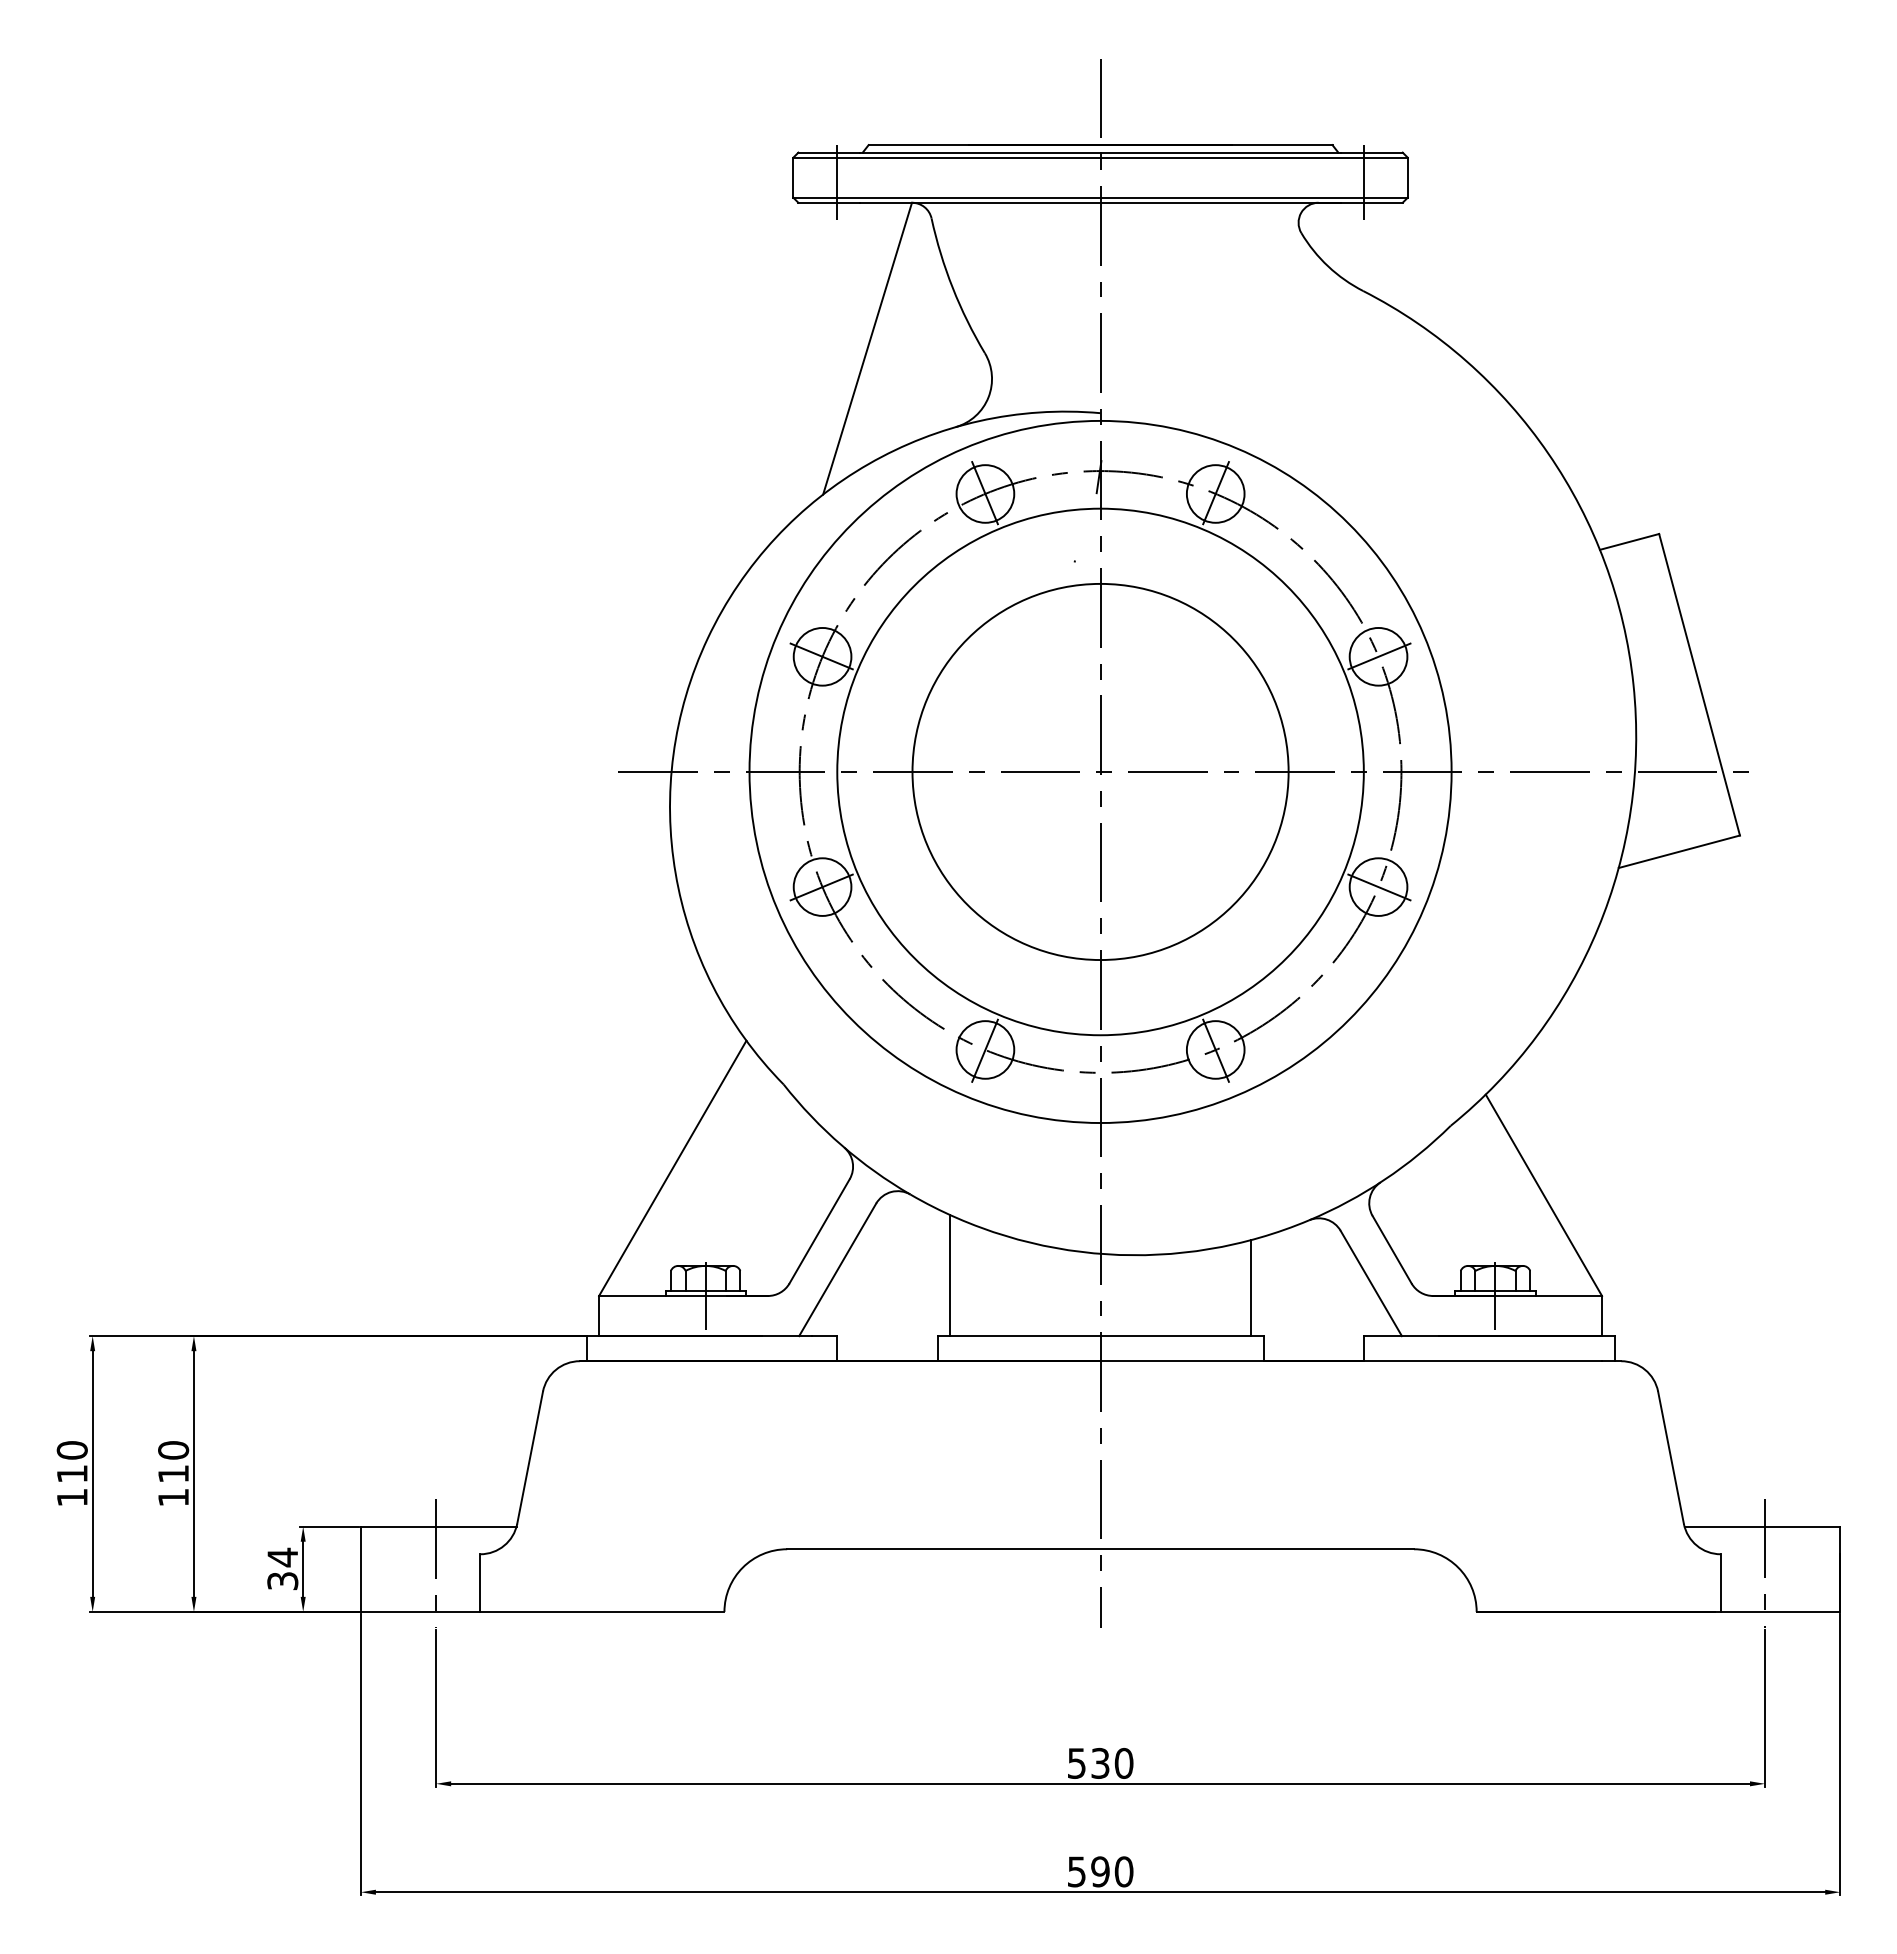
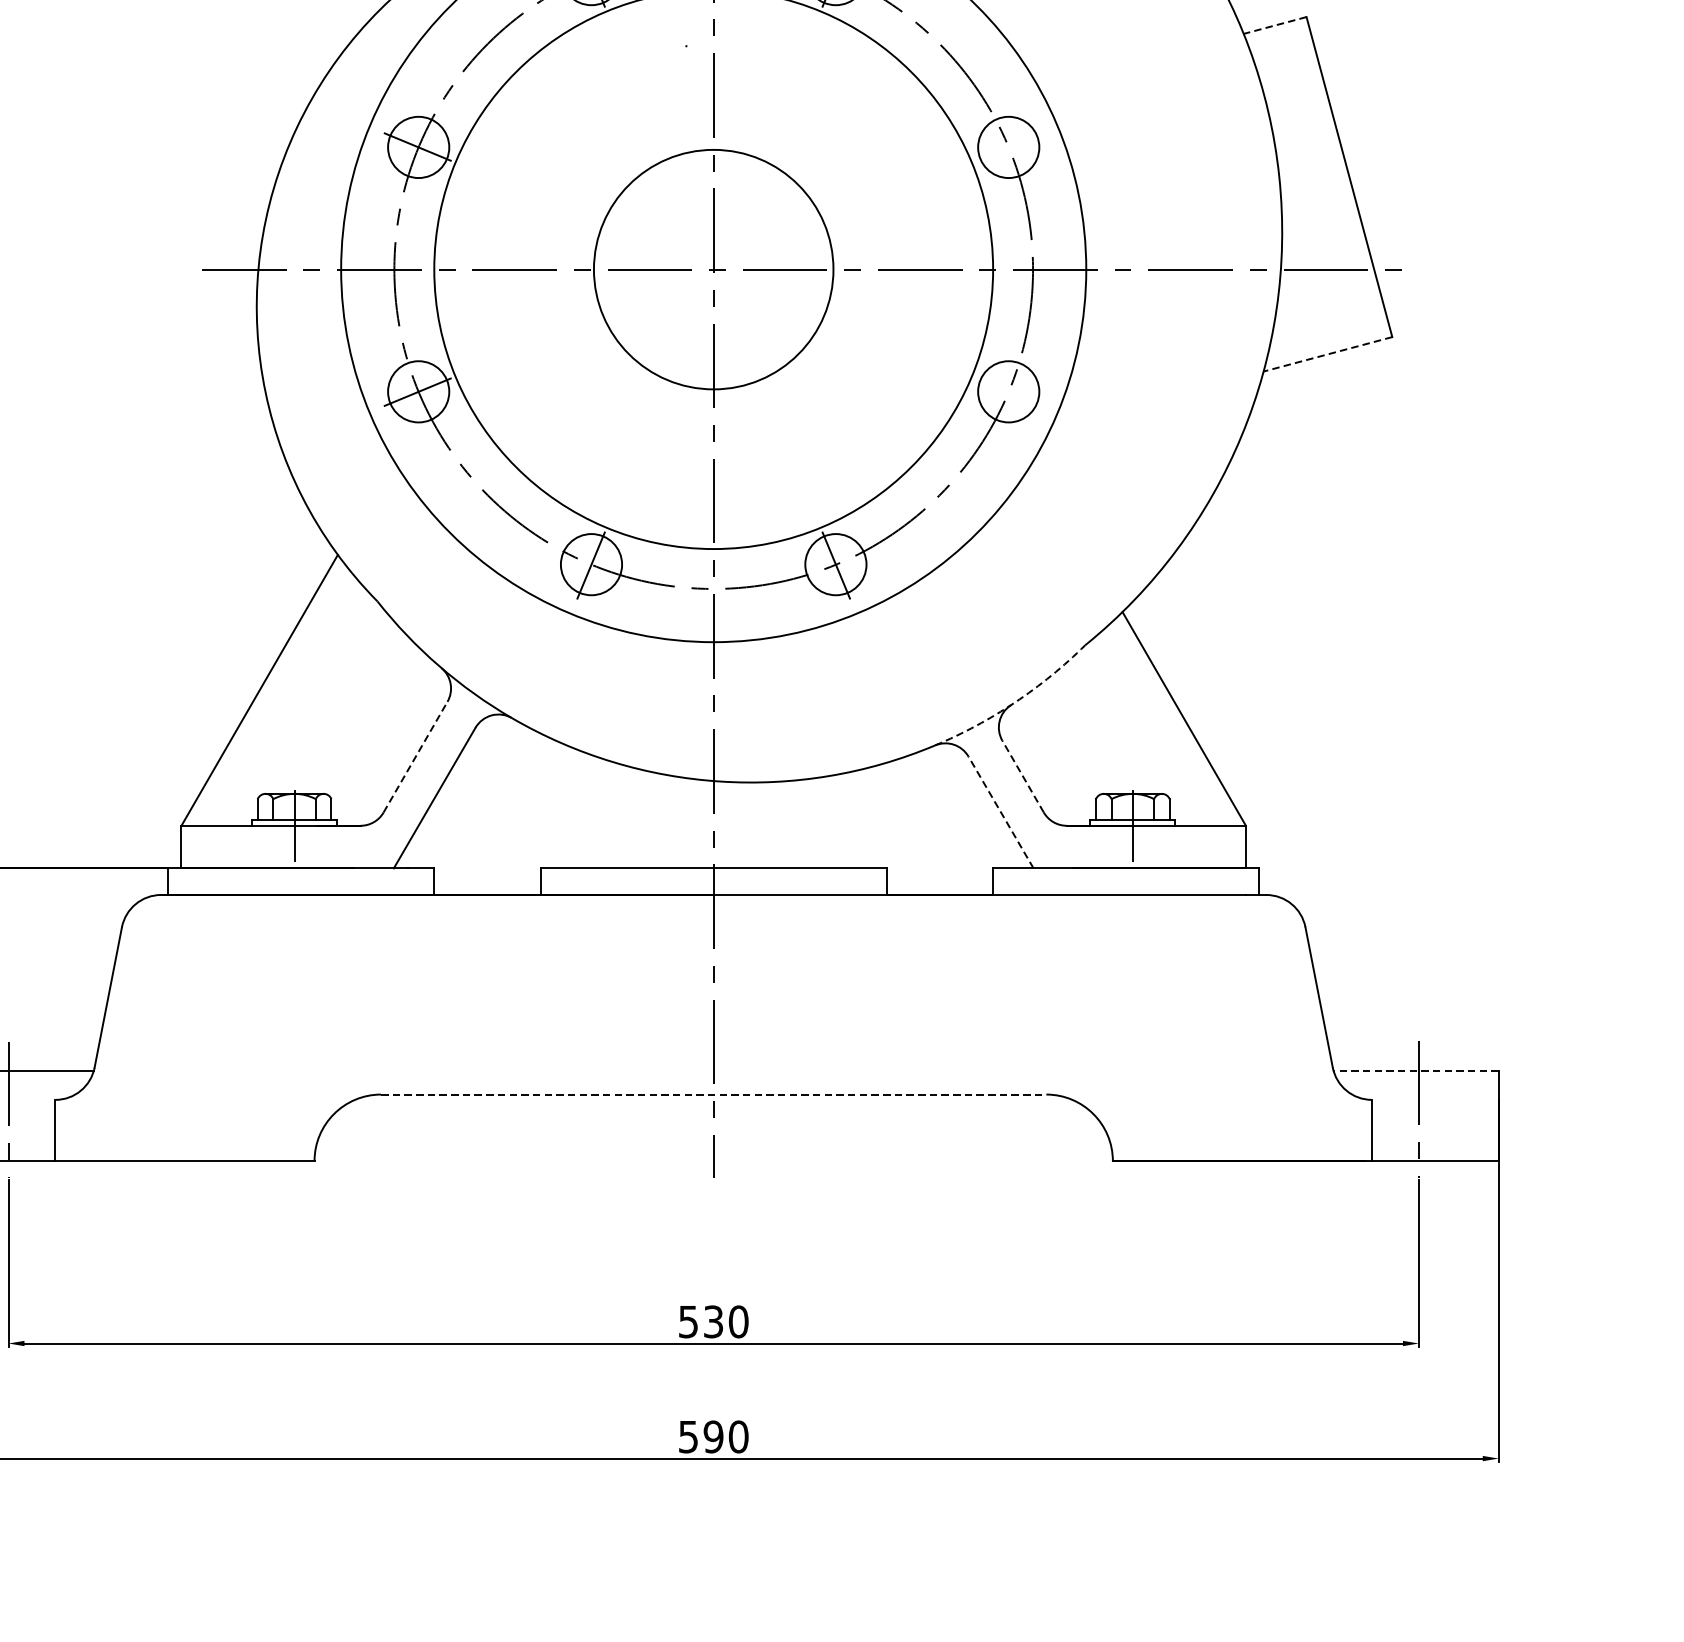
line: (1629, 541) -> (1275, 25), solid -> dashed
line: (1379, 656) -> (1009, 147), removed
circle: (1100, 771) -> (713, 269), size x0.6
line: (1679, 851) -> (1328, 354), solid -> dashed
line: (1379, 887) -> (1009, 392), removed
arc: (1384, 1179) -> (1015, 702), solid -> dashed
line: (819, 1230) -> (415, 756), solid -> dashed
line: (1392, 1249) -> (1023, 776), solid -> dashed
line: (950, 1275) -> (554, 804), removed
line: (1371, 1283) -> (1001, 812), solid -> dashed
line: (1251, 1288) -> (873, 817), removed
line: (1762, 1526) -> (1416, 1070), solid -> dashed
line: (1101, 1549) -> (714, 1094), solid -> dashed

